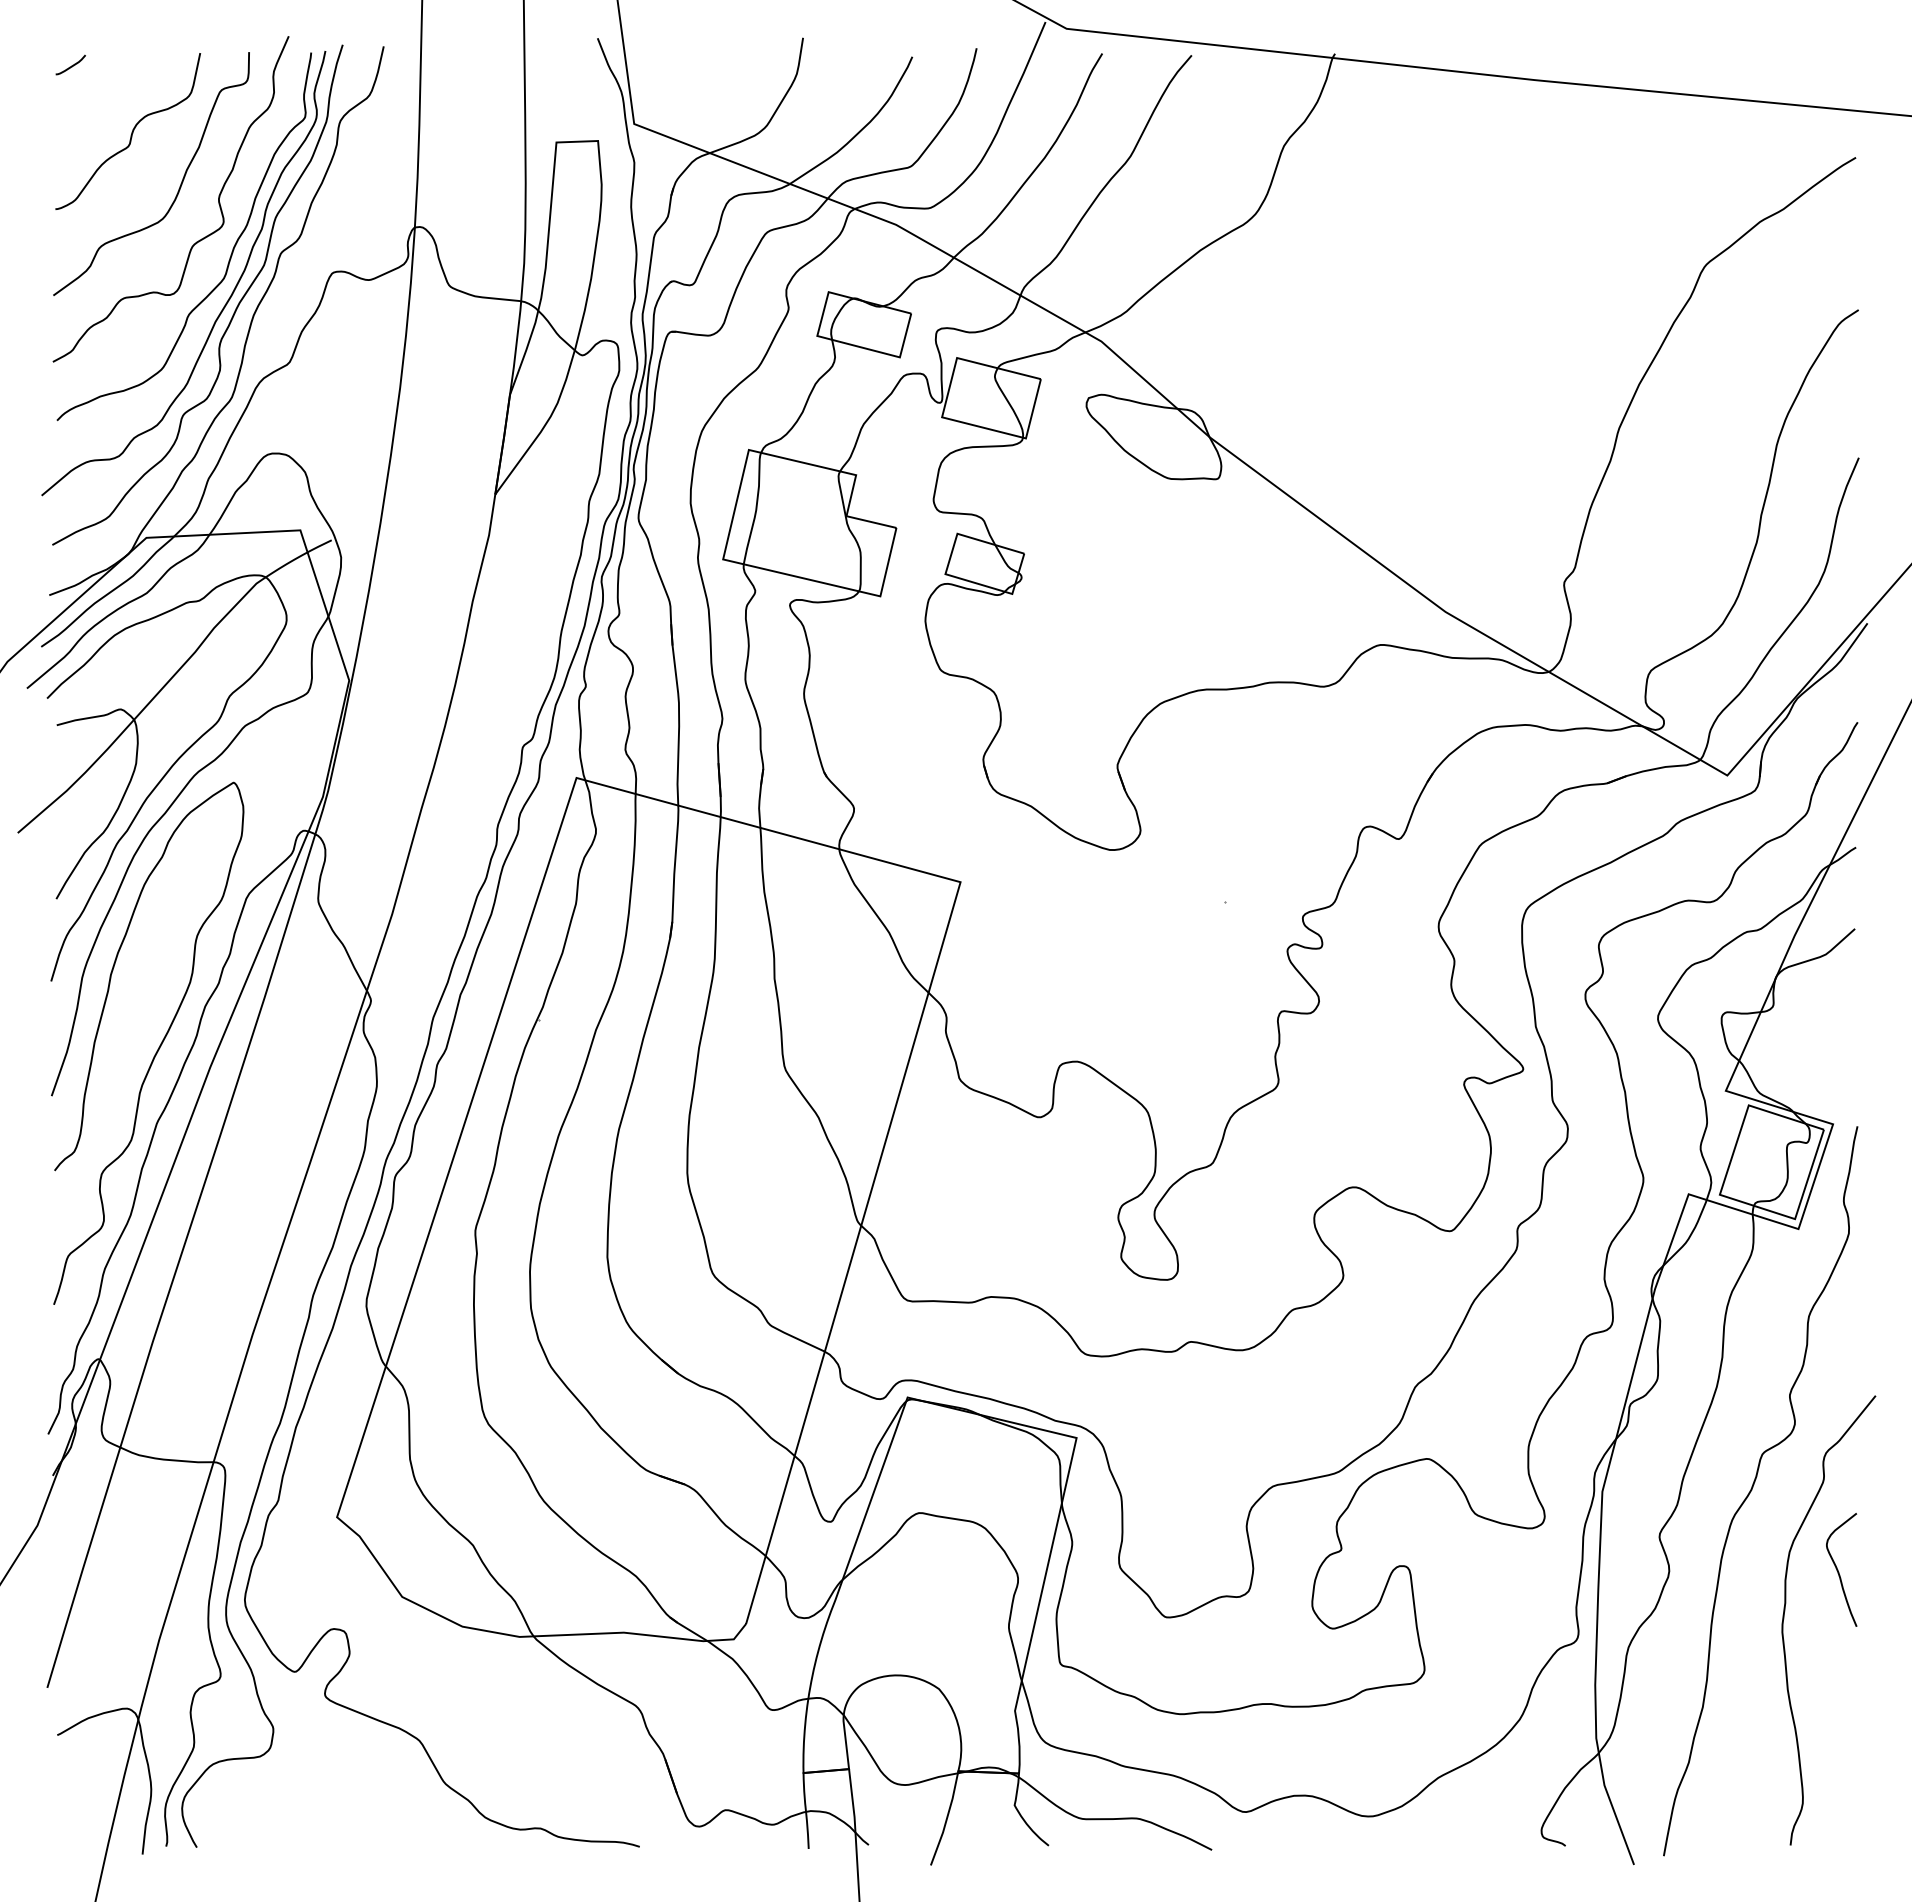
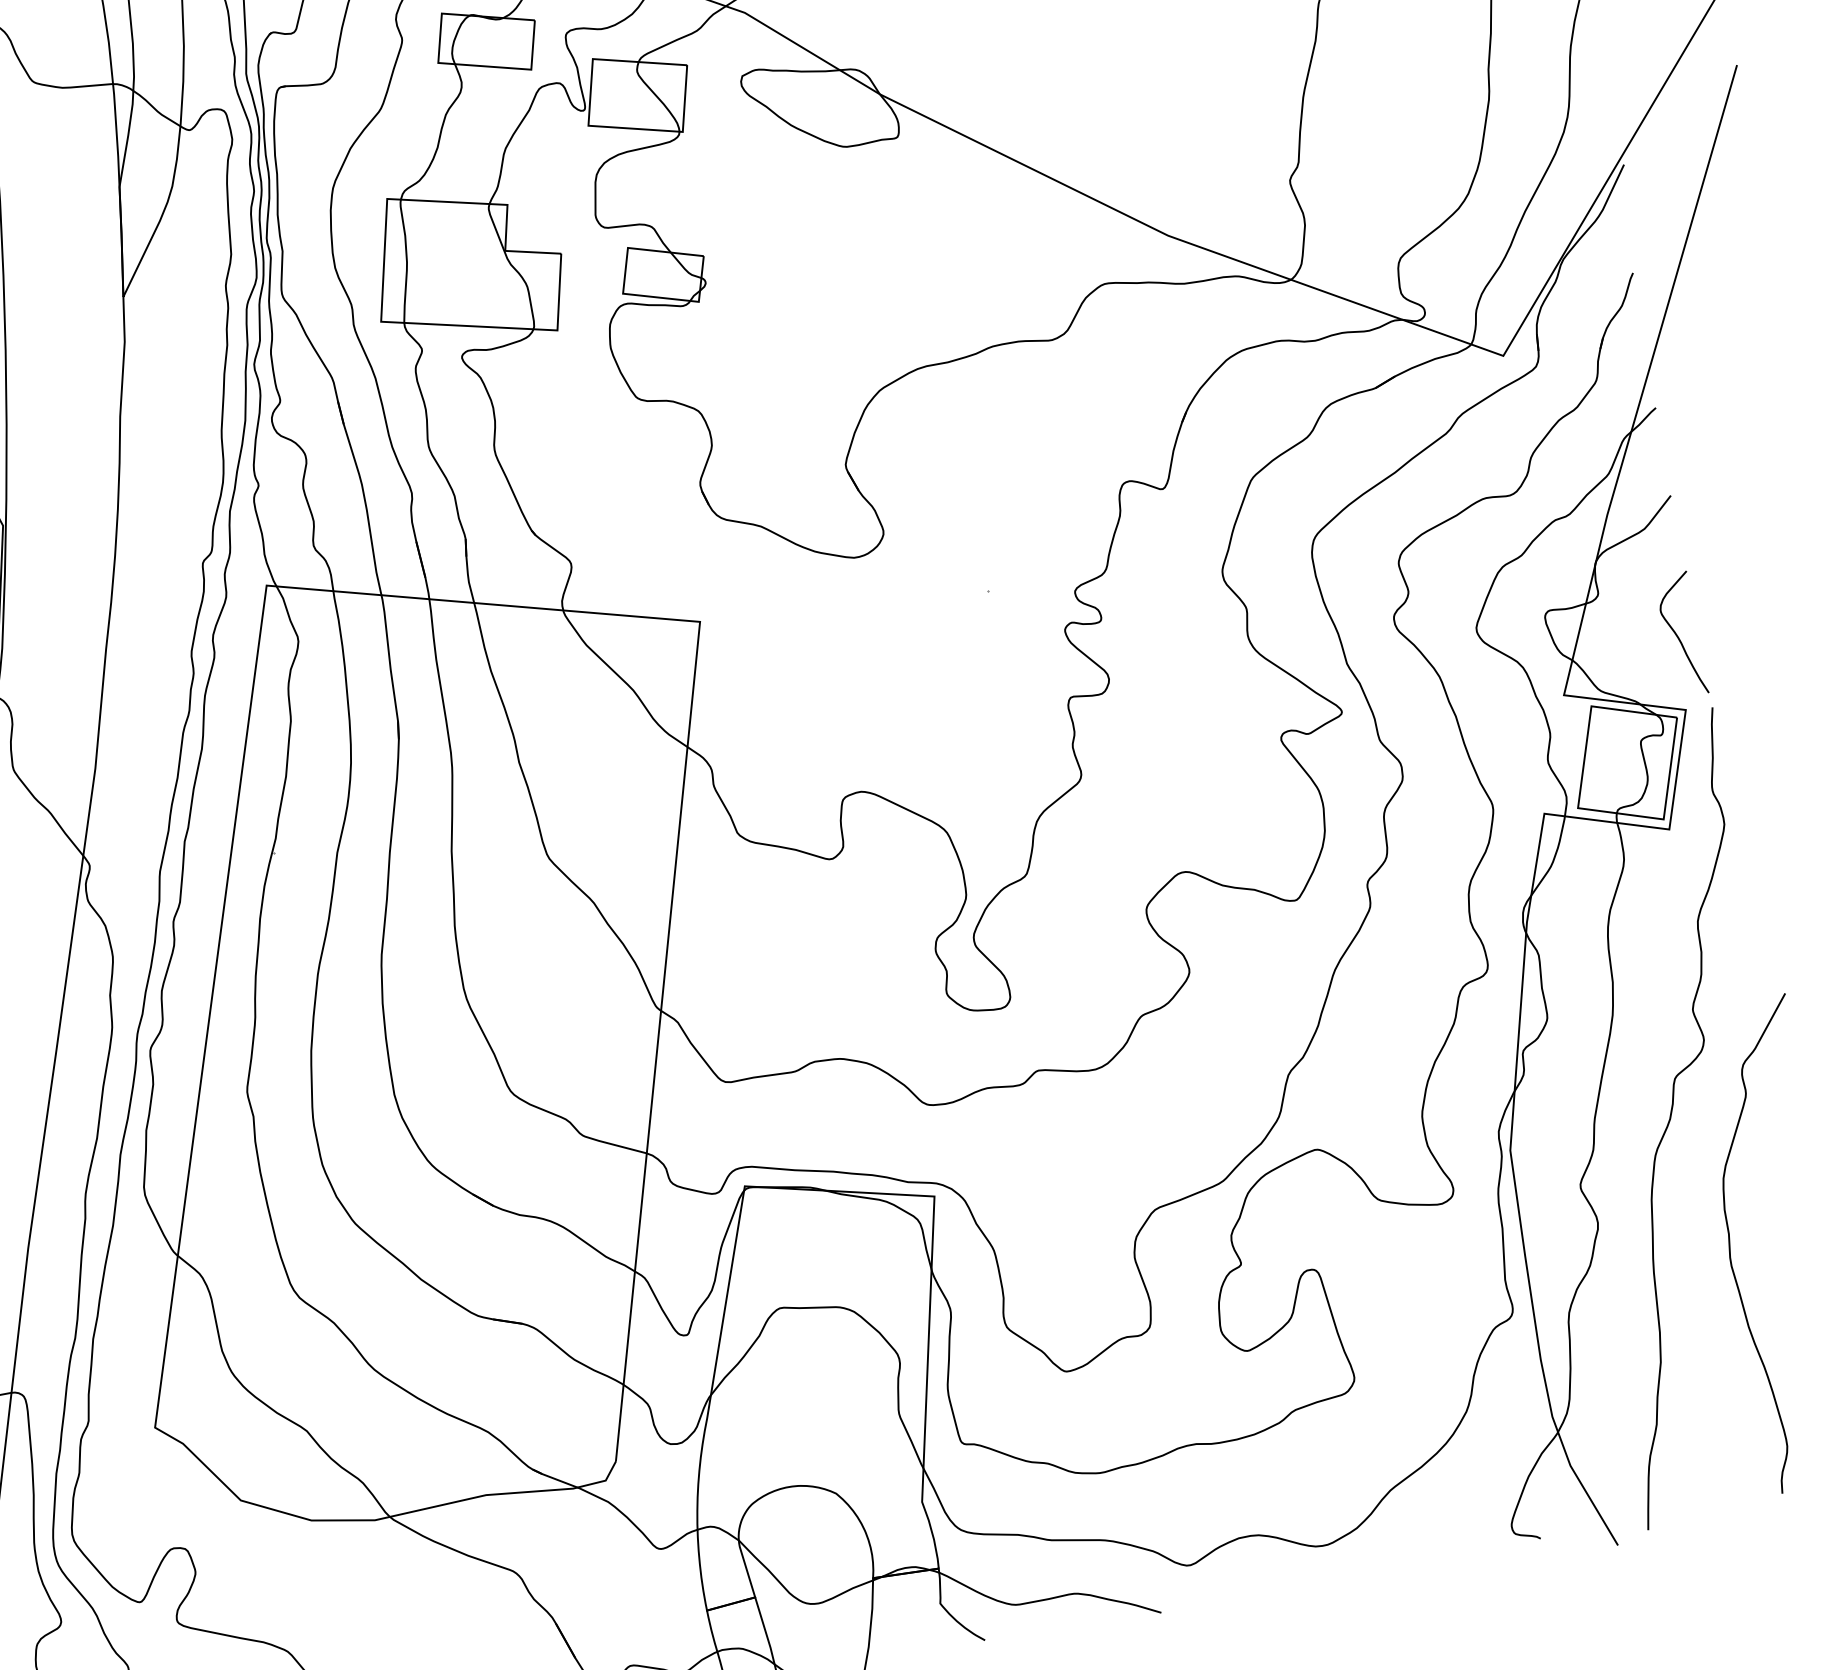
curve: (1838, 1569) -> (1678, 634), moved

